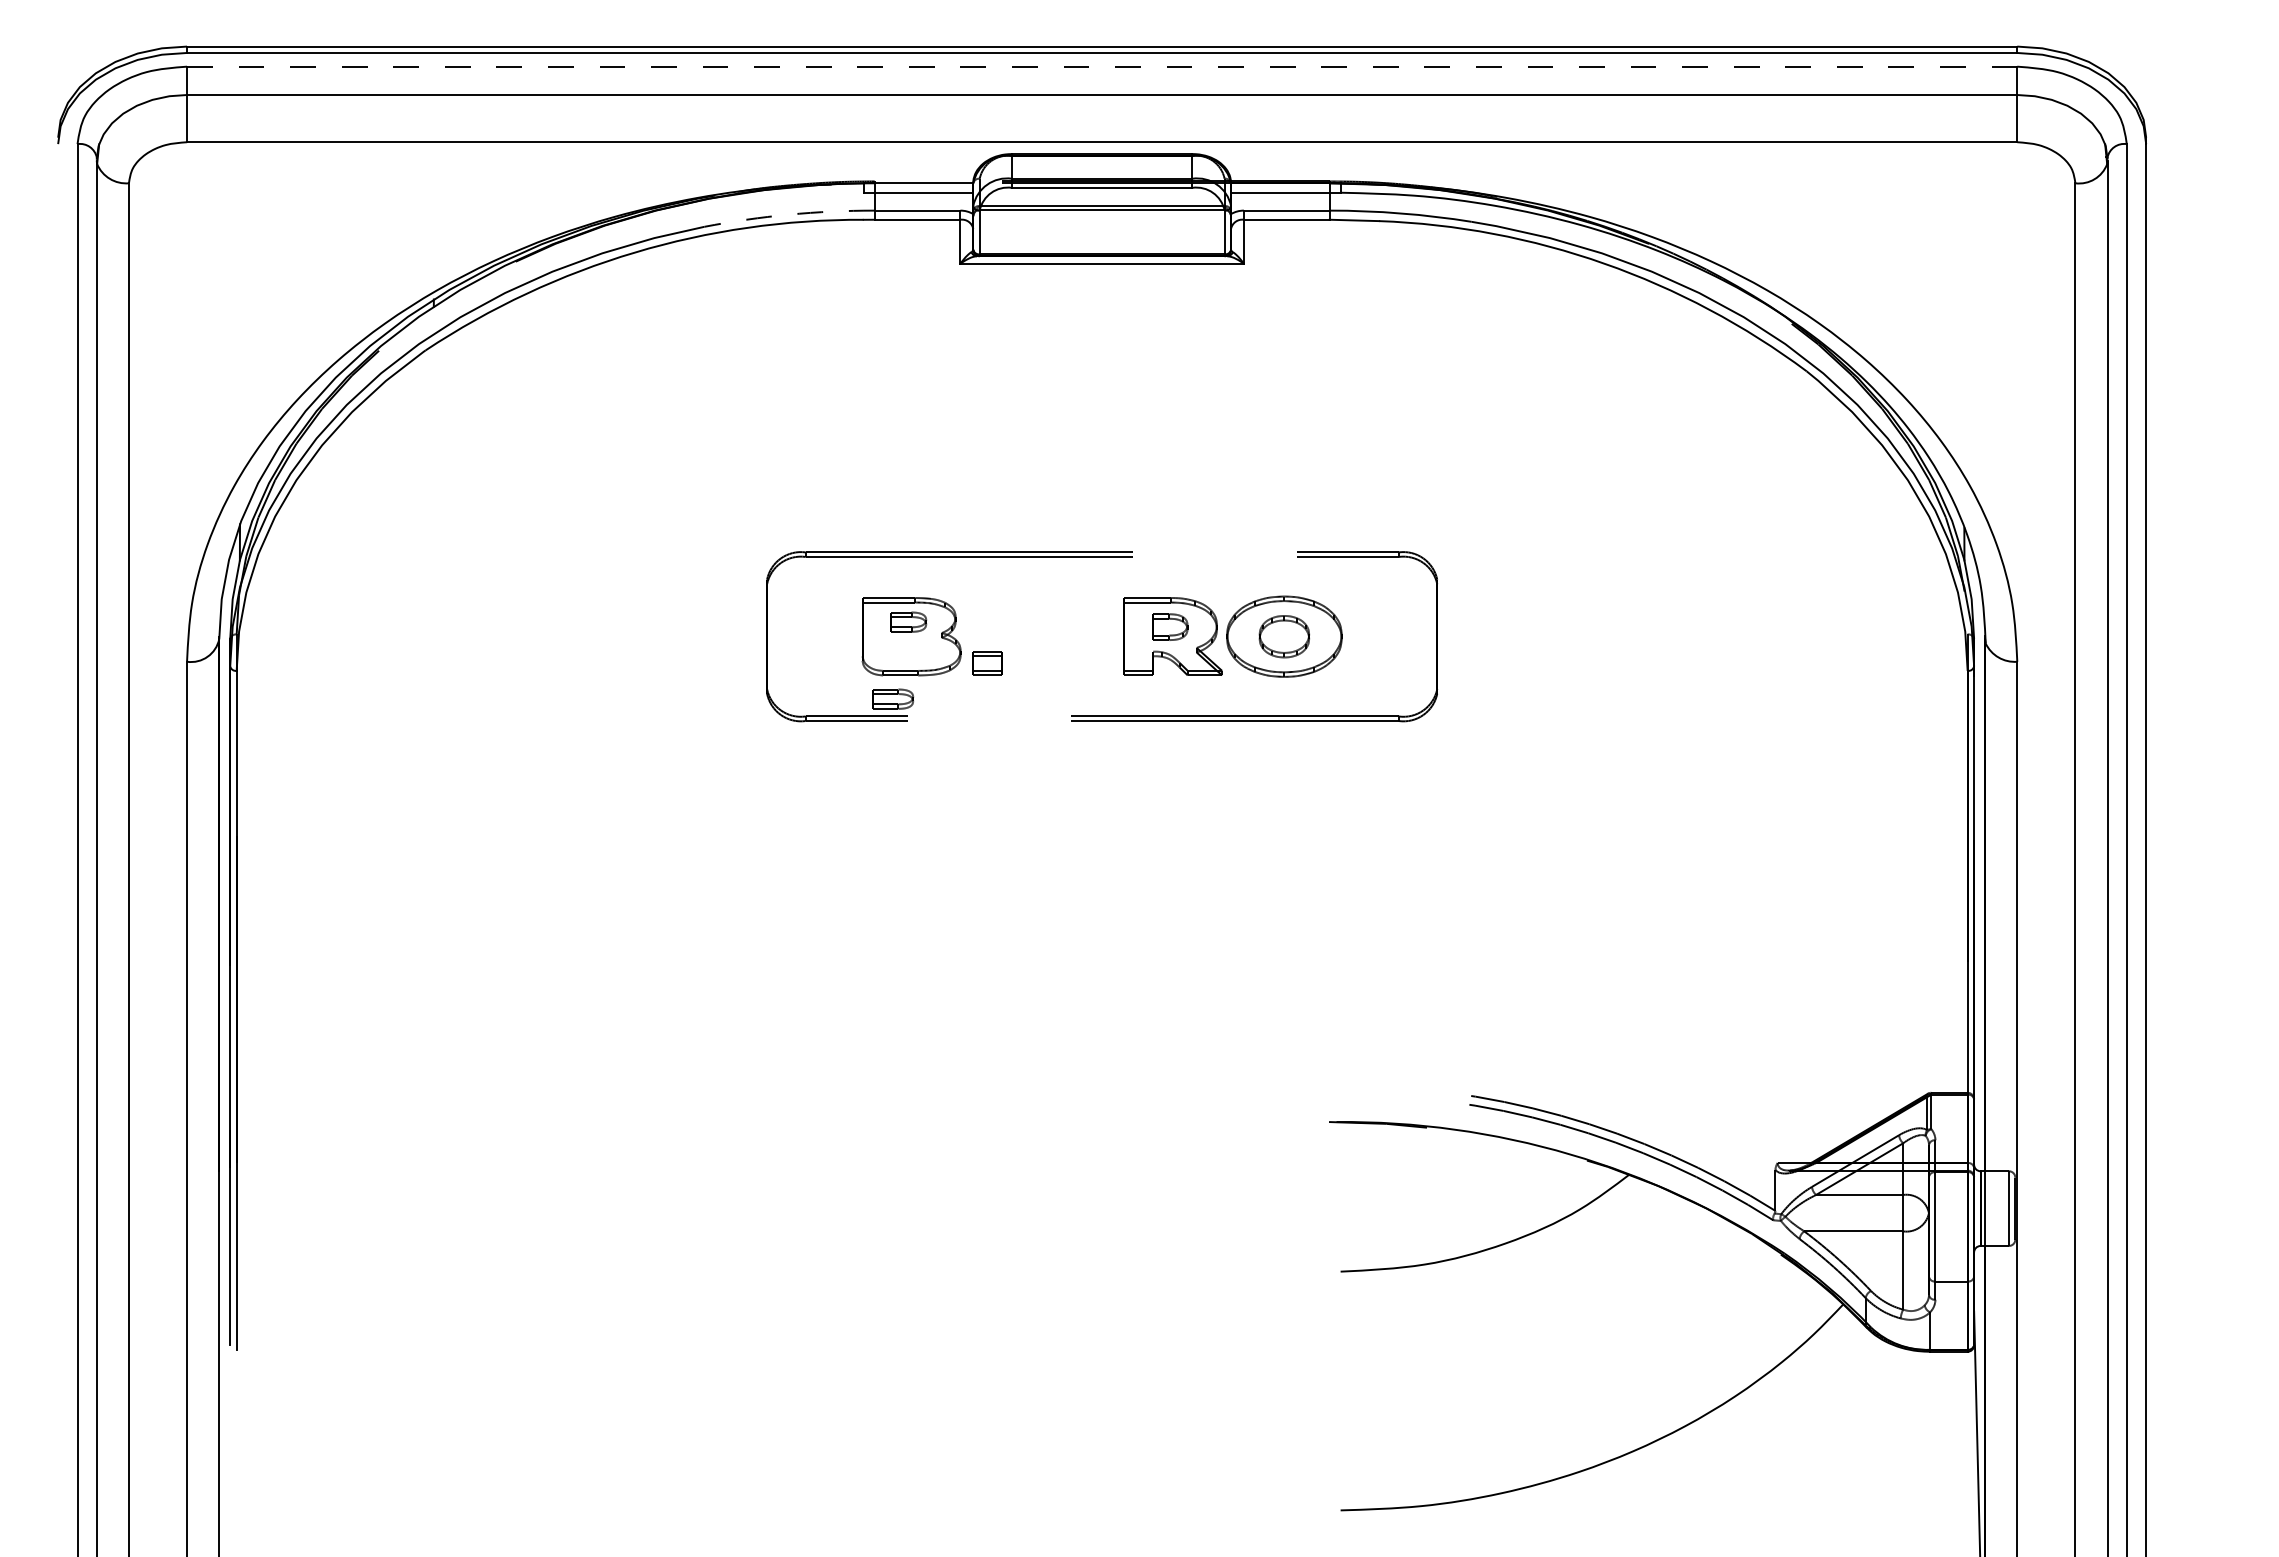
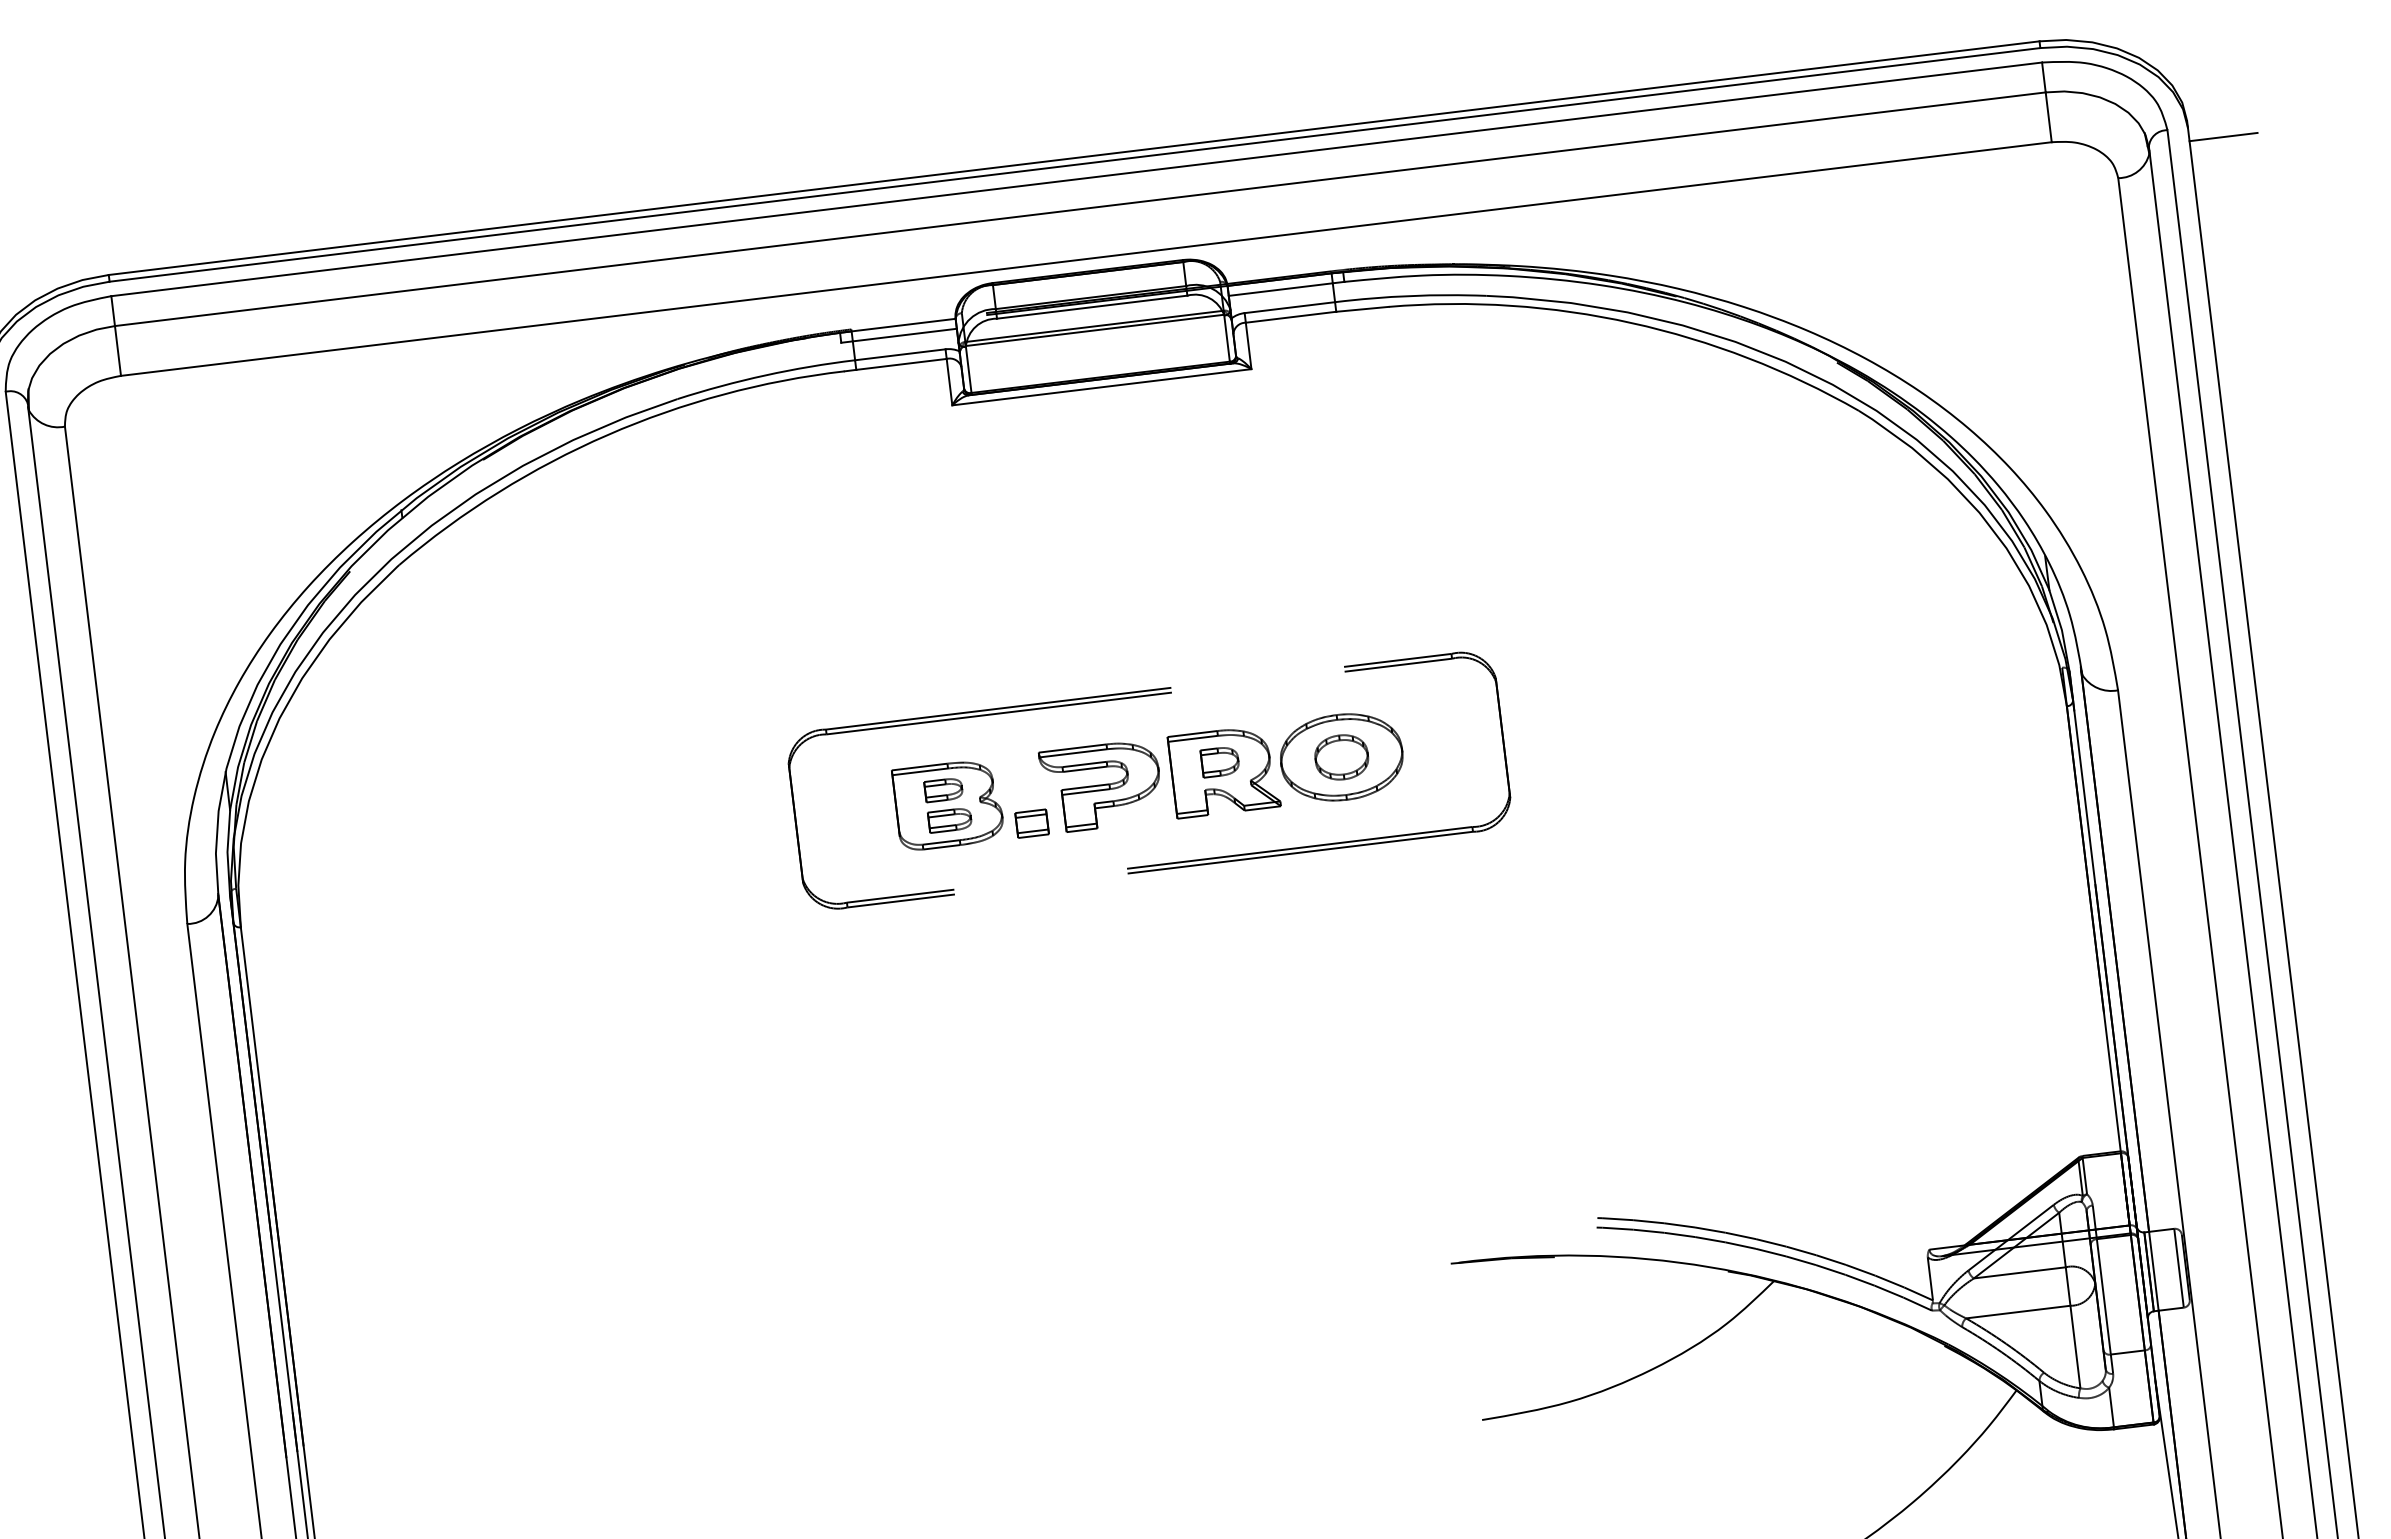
line: (1102, 66) -> (1077, 179), dashed -> solid
line: (2178, 156) -> (2223, 136), added
arc: (789, 214) -> (765, 375), dashed -> solid
part: (1056, 636) -> (1101, 786), added
part: (893, 698) -> (950, 819), moved

